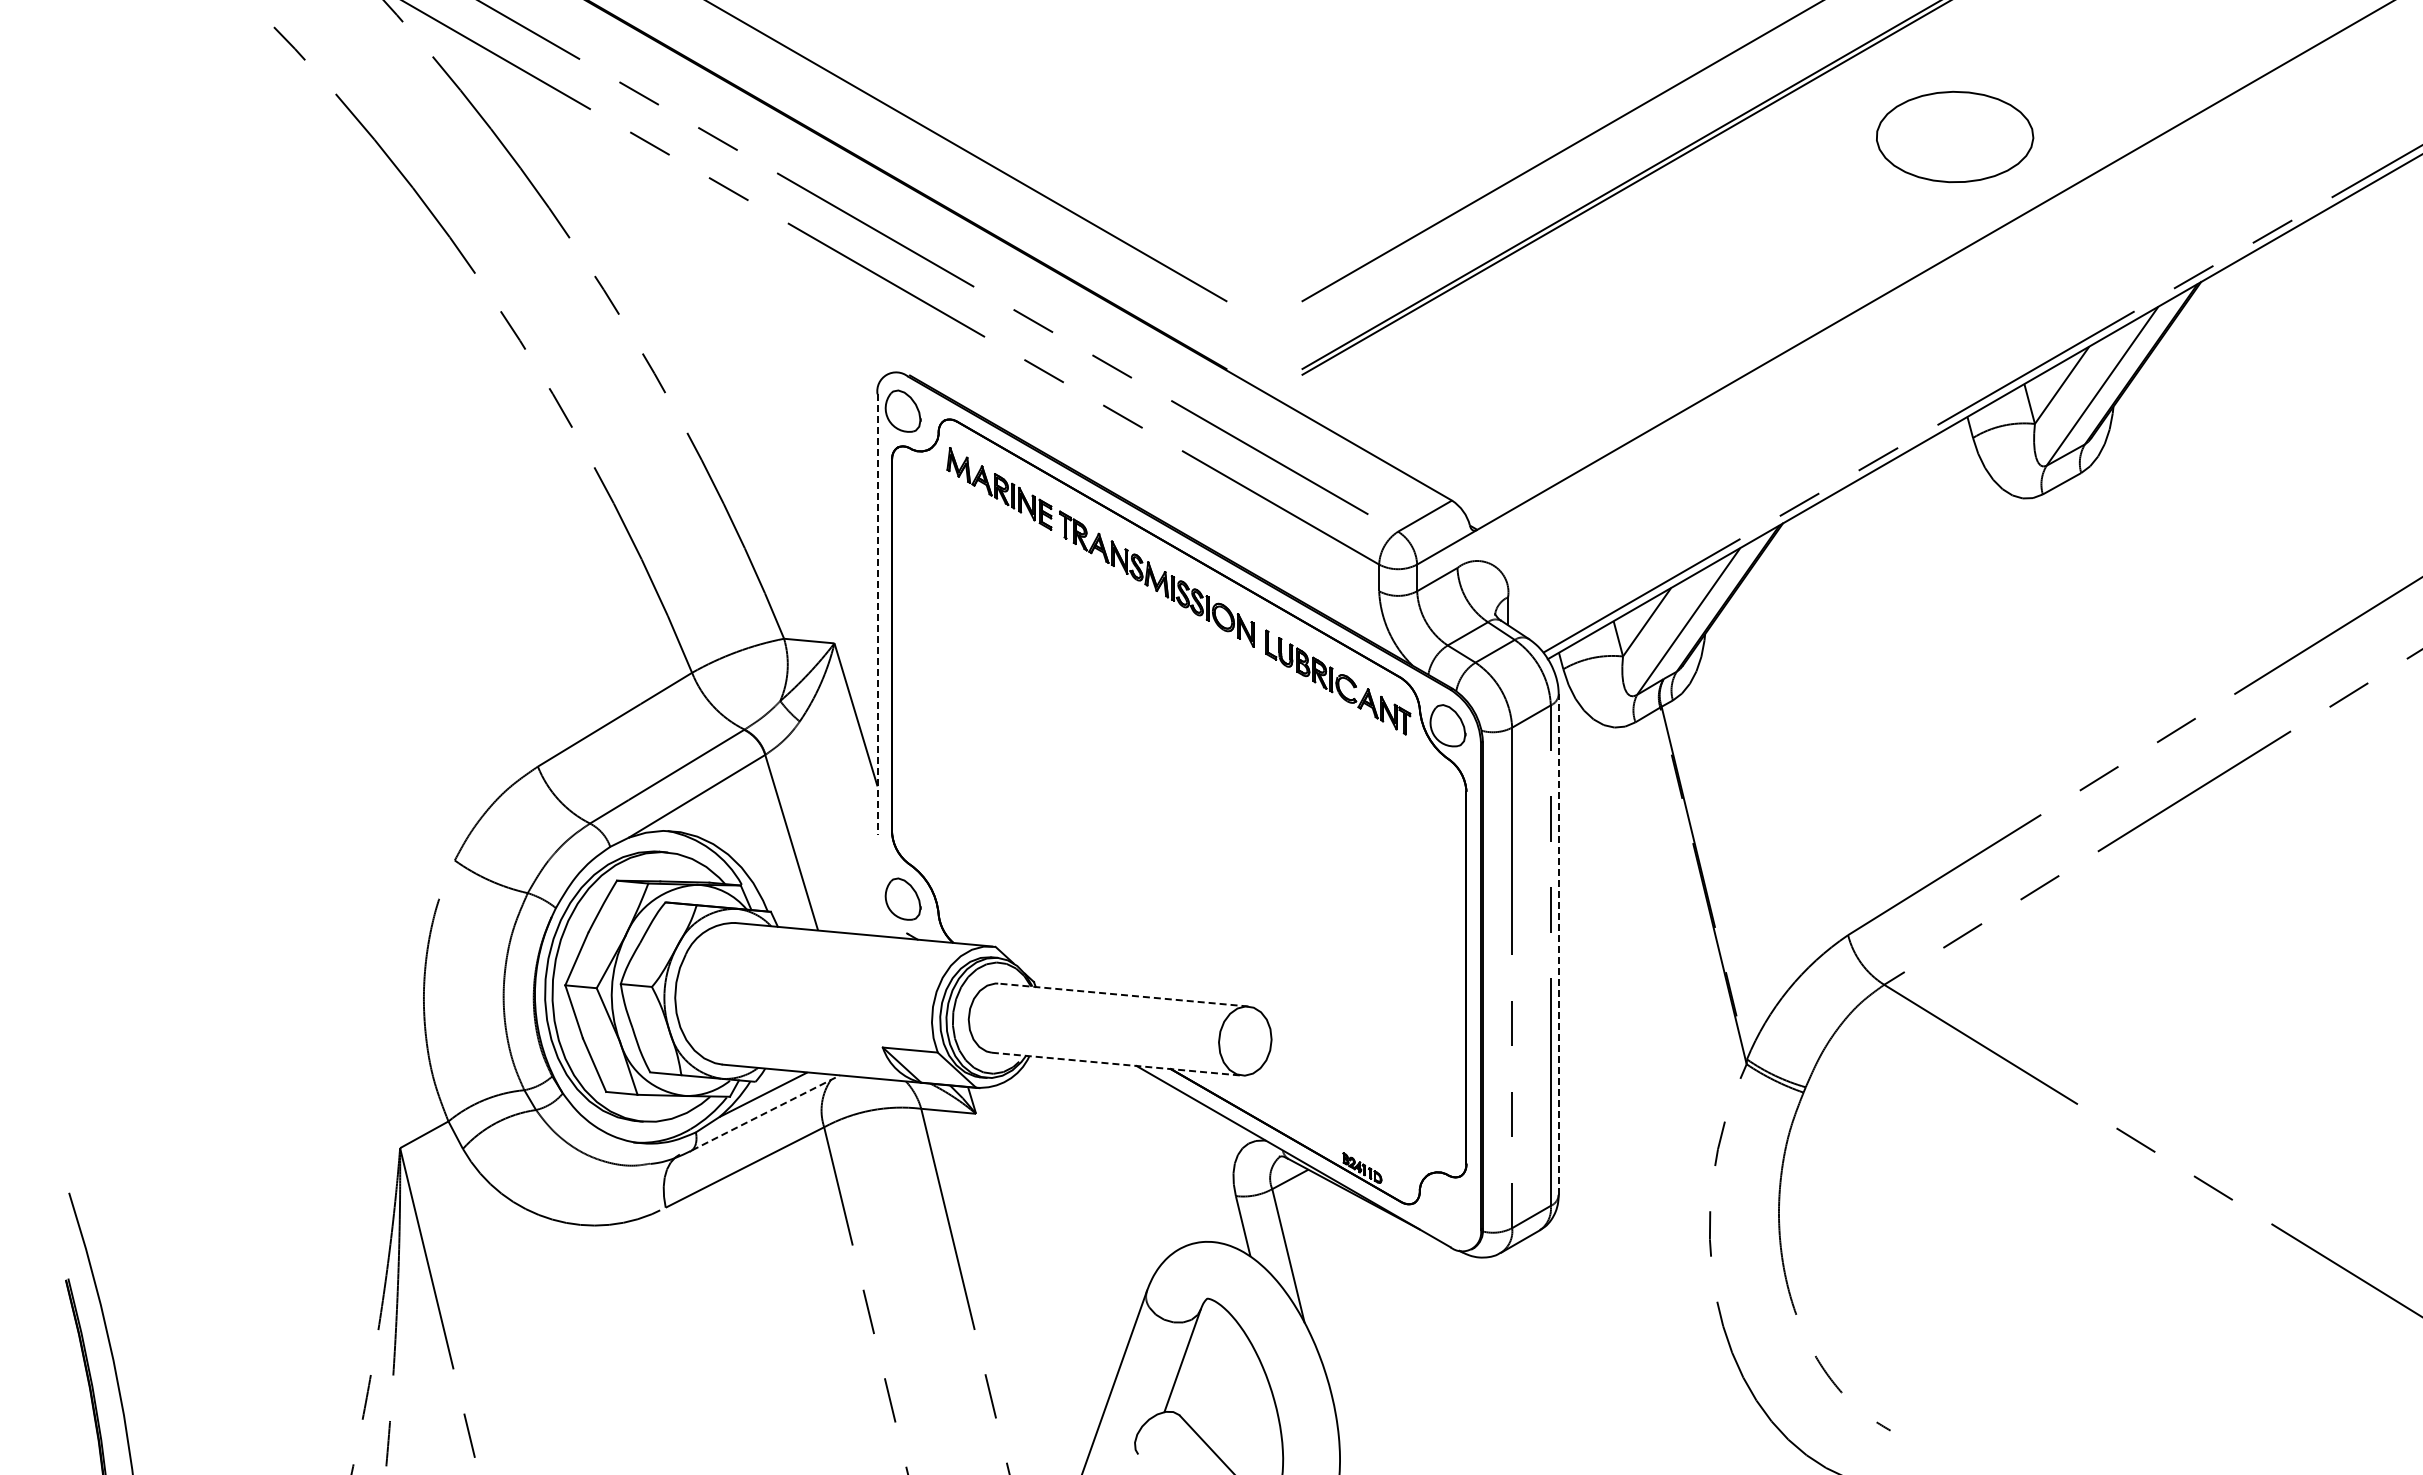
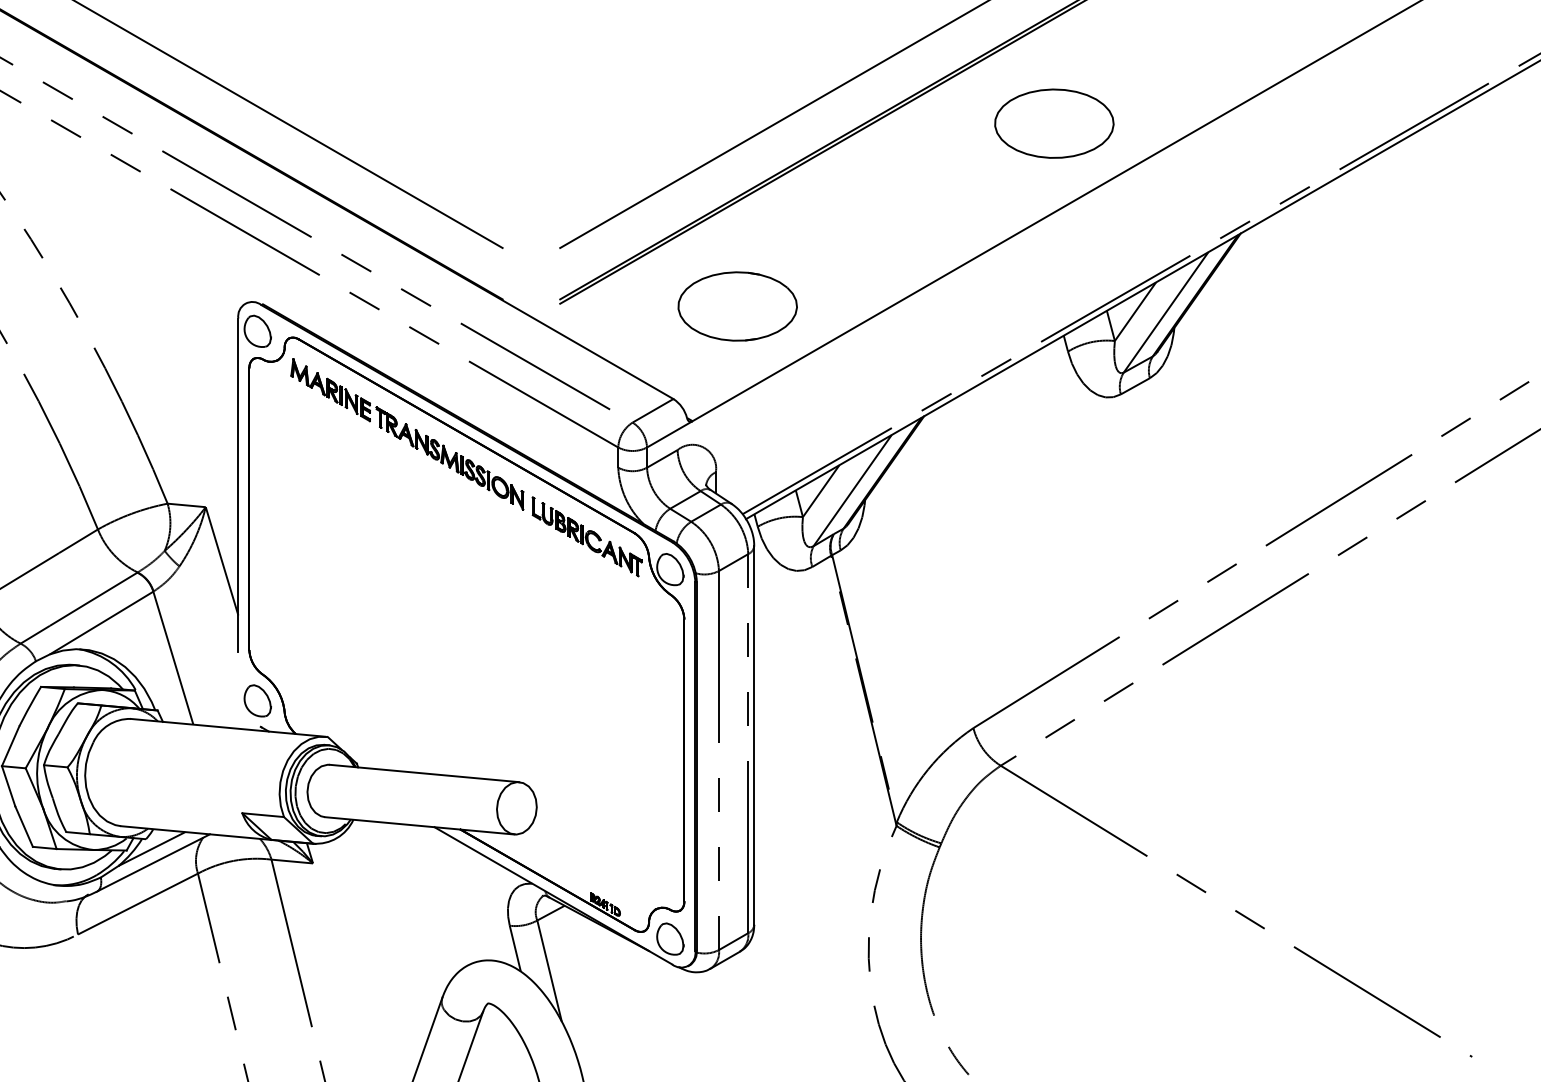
part: (1536, 378) -> (737, 306), added
line: (877, 615) -> (238, 486), dashed -> solid
line: (1558, 944) -> (754, 735), dashed -> solid
line: (1123, 995) -> (424, 773), dashed -> solid
line: (1117, 1064) -> (420, 826), dashed -> solid
line: (766, 1112) -> (154, 862), dashed -> solid
part: (1447, 1213) -> (670, 938), added

